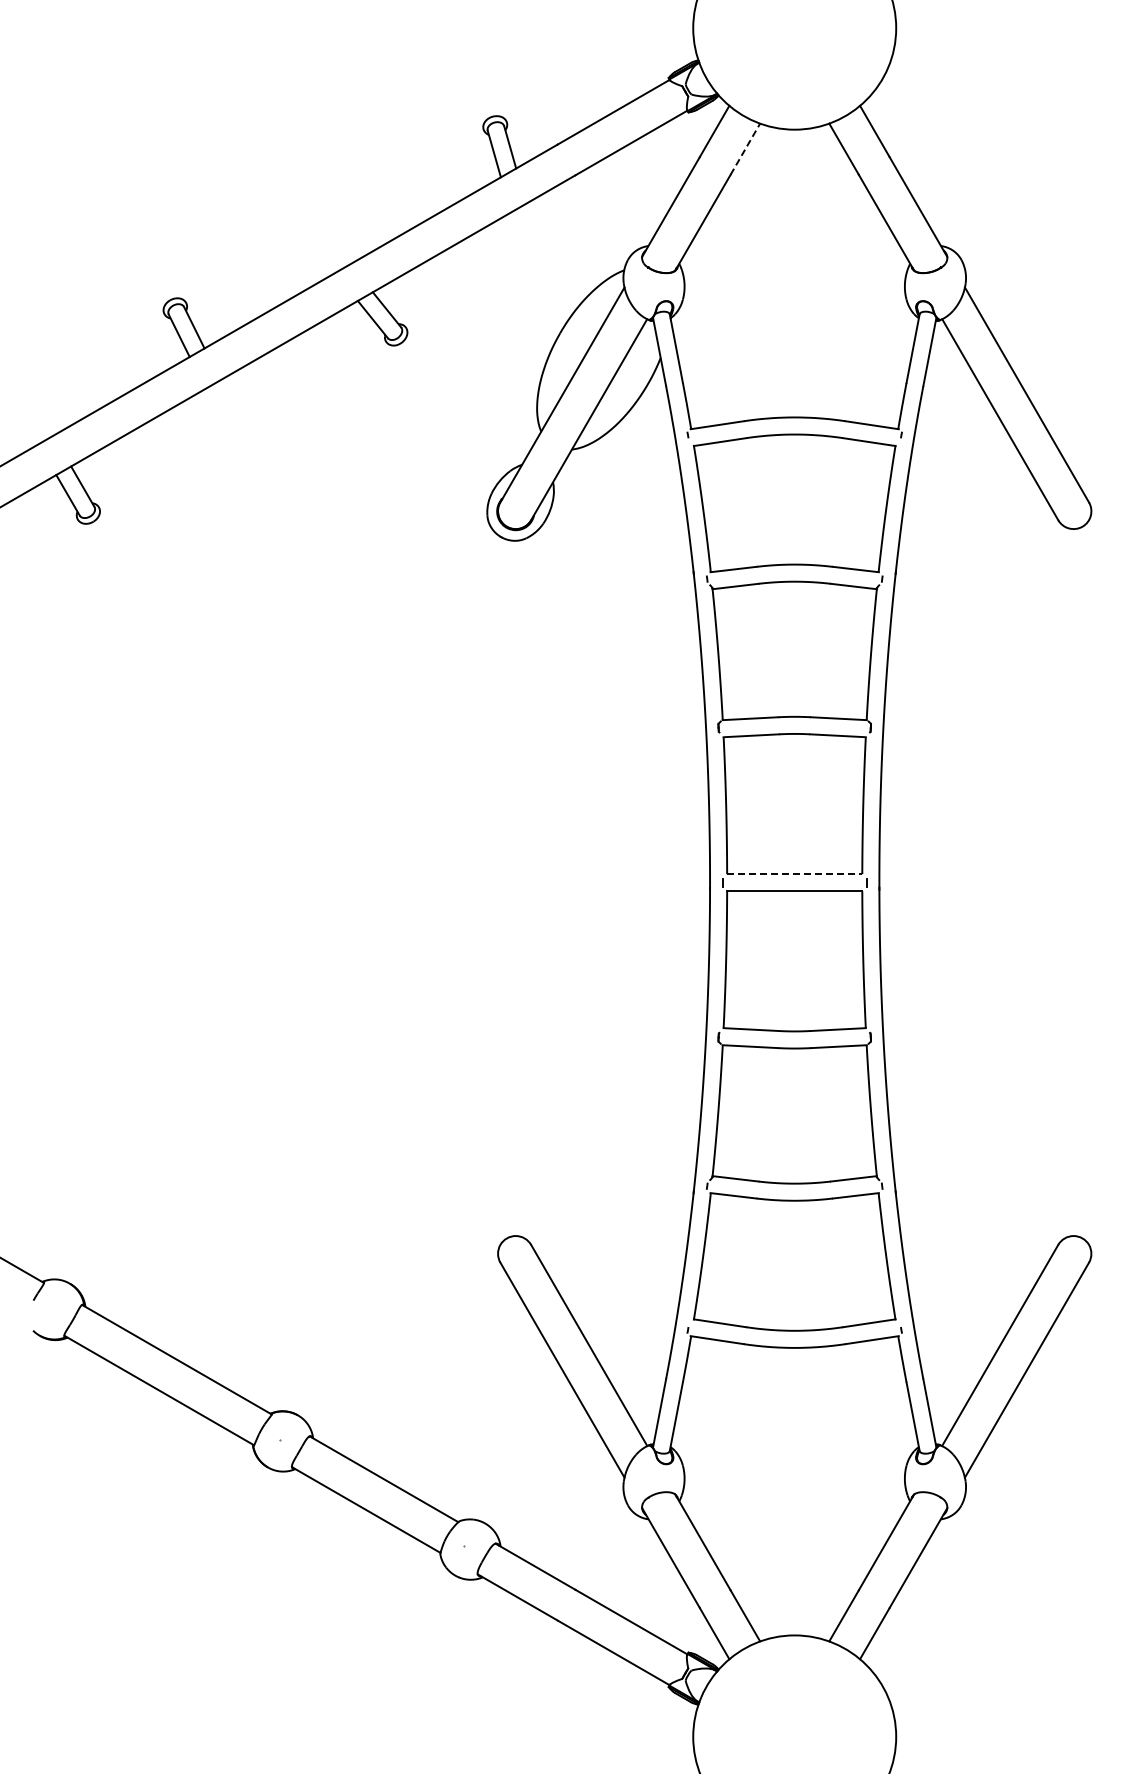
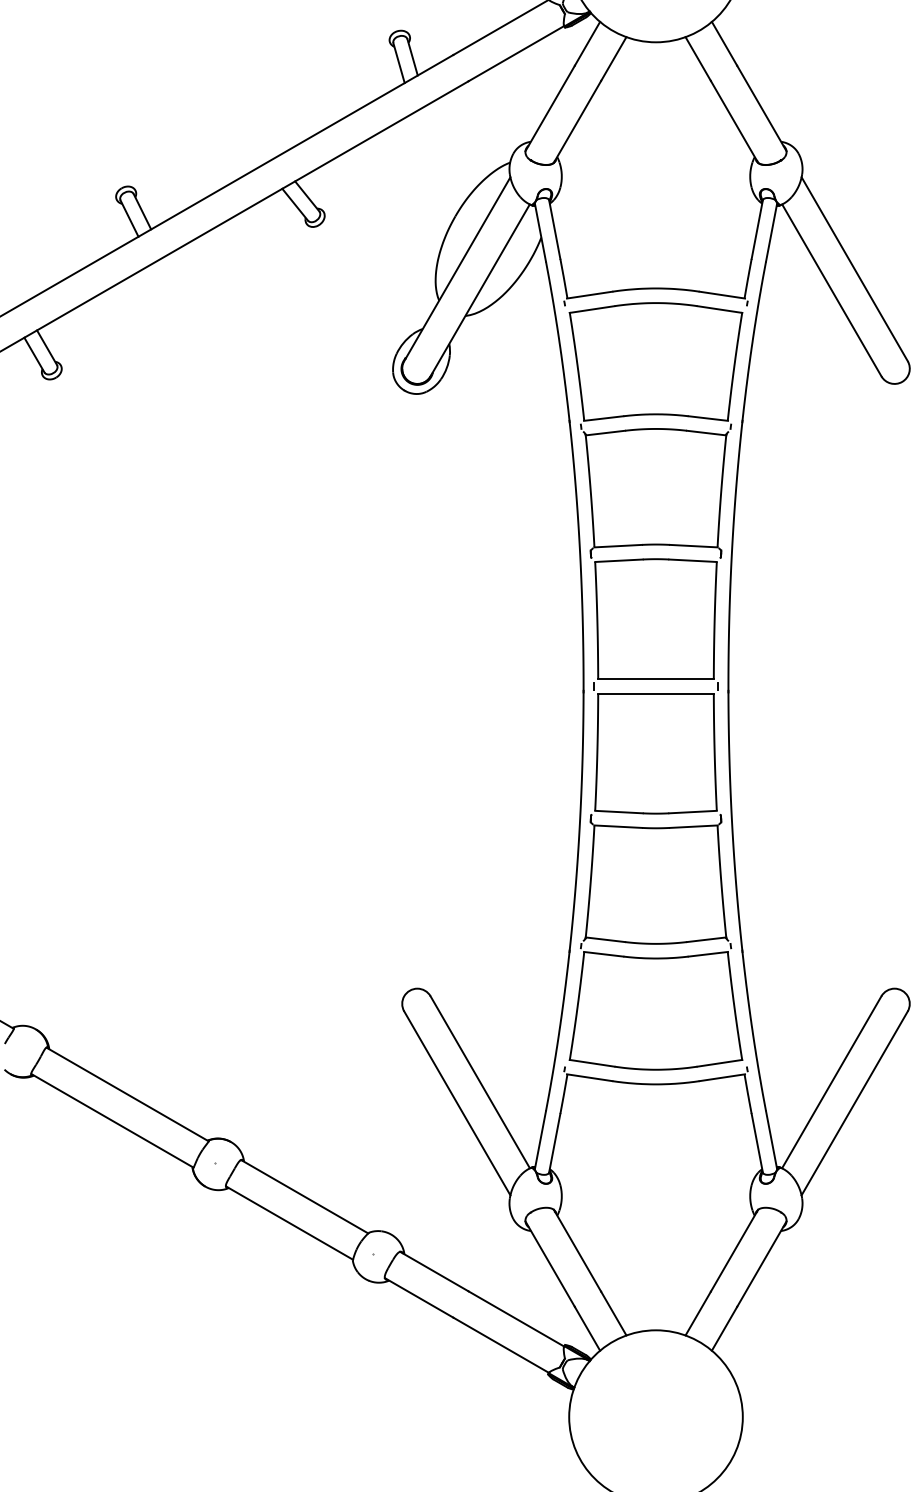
line: (745, 149) -> (613, 59), dashed -> solid
line: (794, 874) -> (655, 679), dashed -> solid

